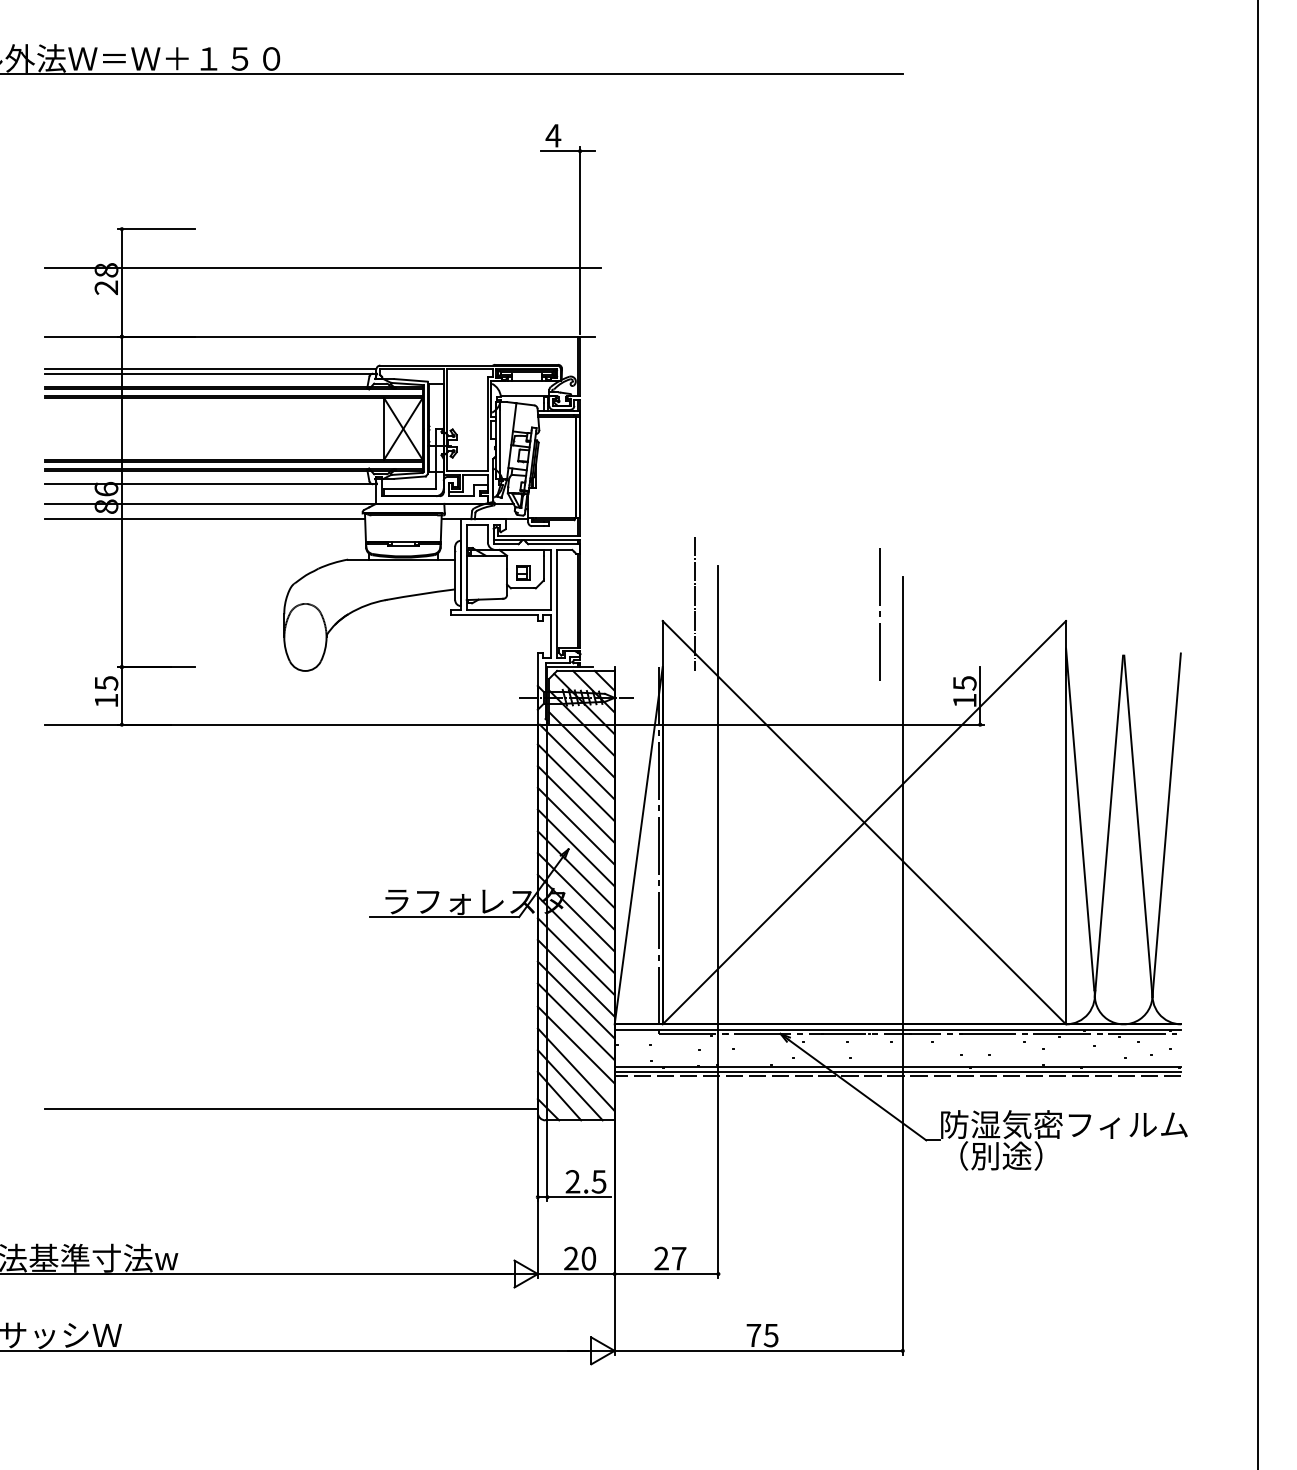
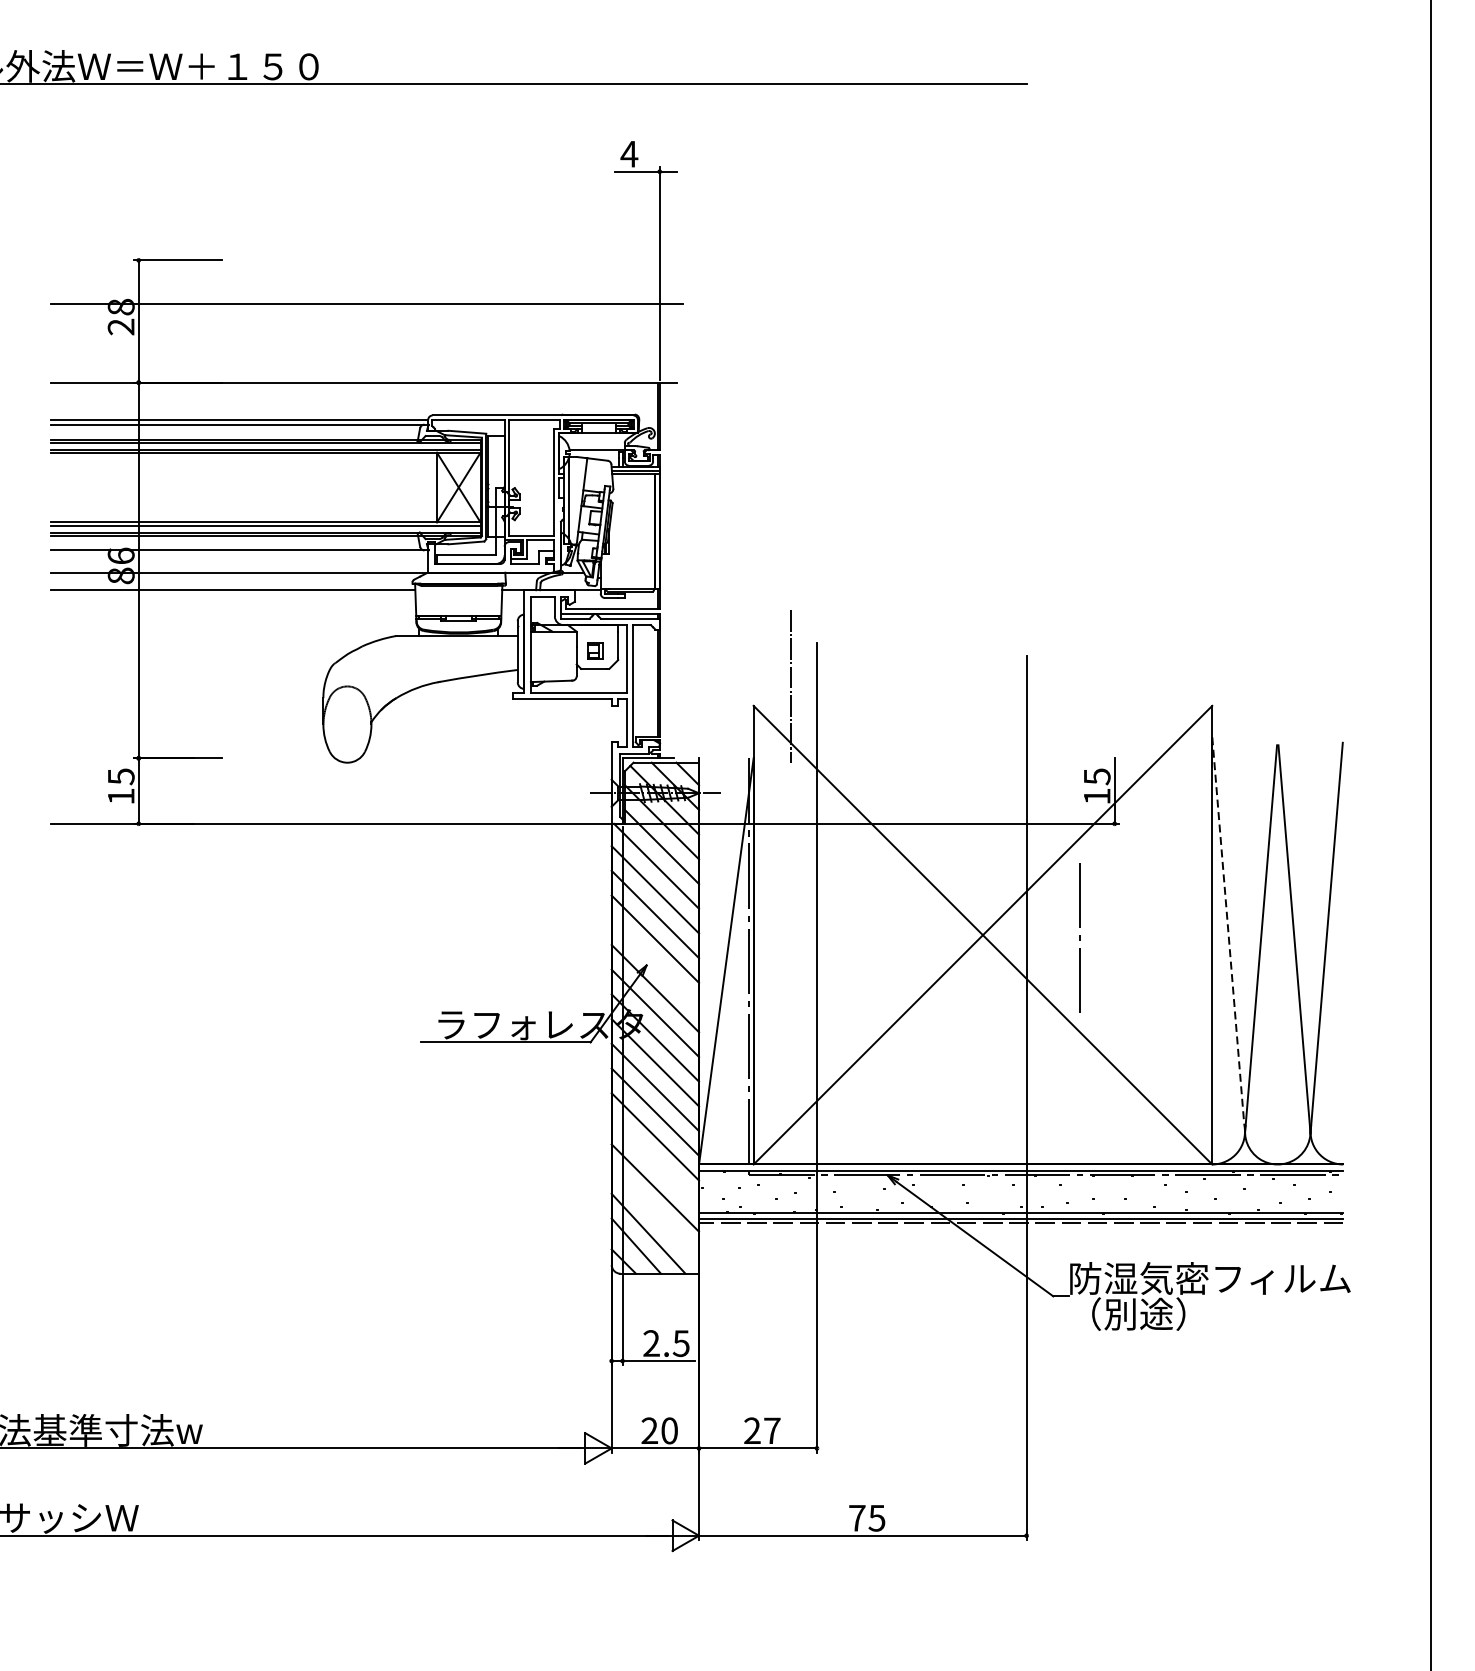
line: (879, 614) -> (1079, 938), moved
line: (1080, 819) -> (1228, 931), solid -> dashed
line: (575, 847) -> (654, 963), removed
line: (575, 1021) -> (654, 1161), removed
line: (575, 1069) -> (654, 1215), removed
line: (291, 1108) -> (331, 1260), removed

